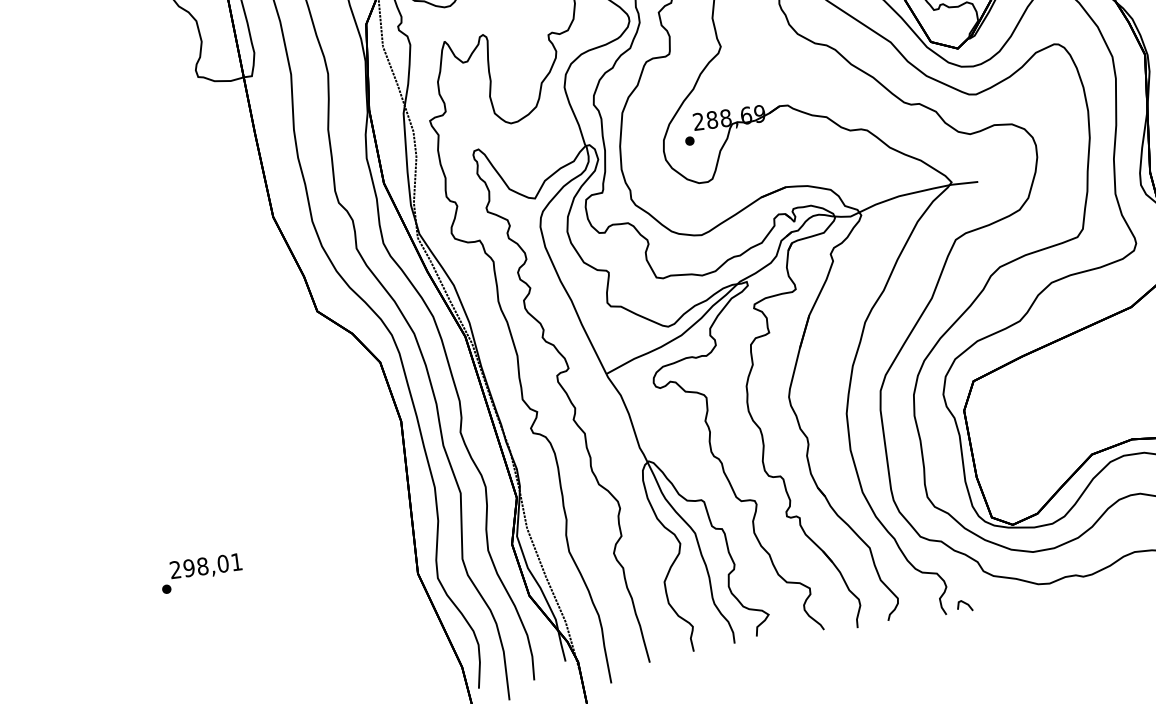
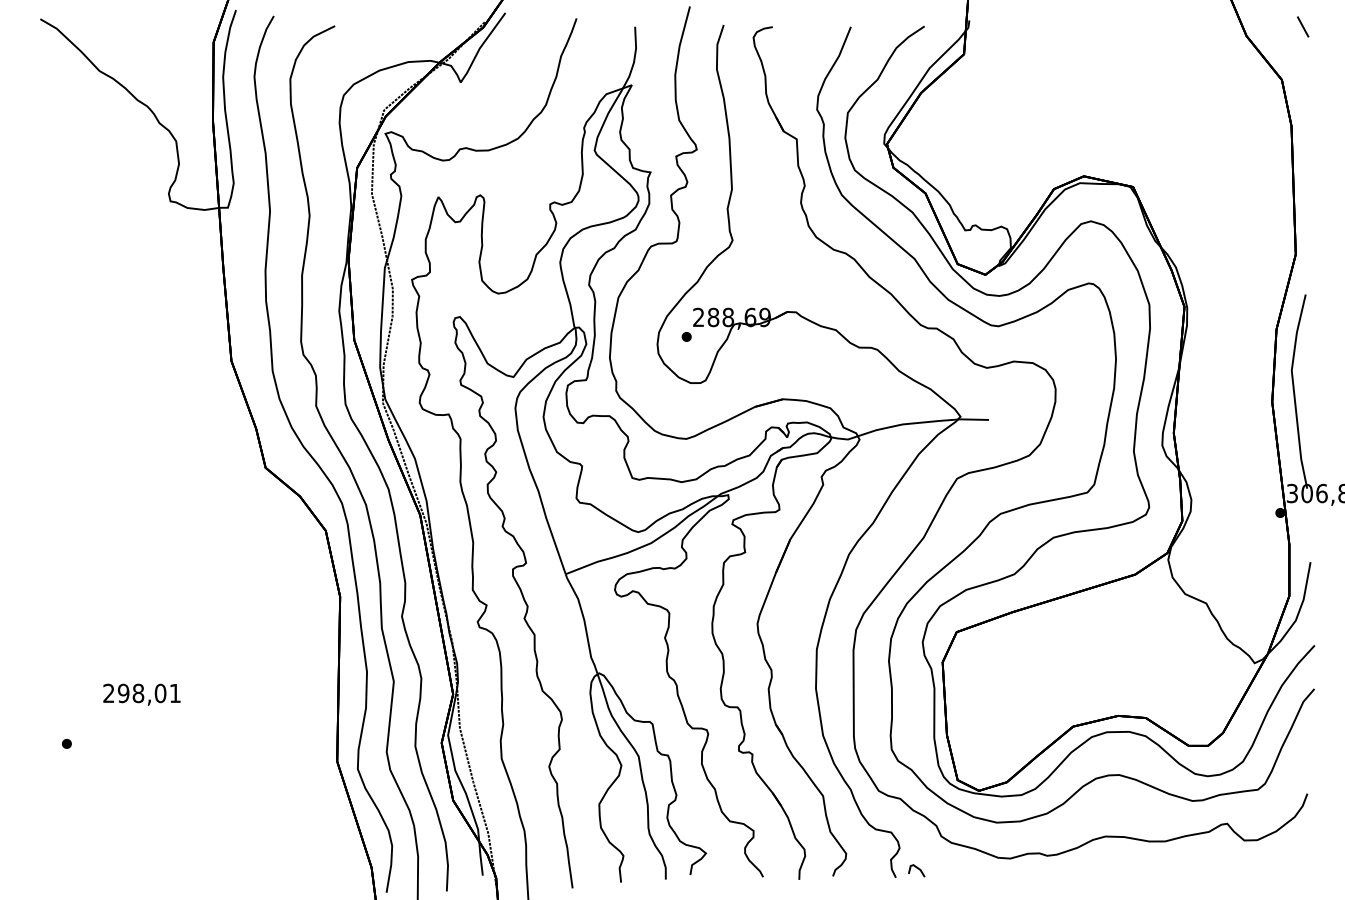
text: (205, 567) -> (141, 694), moved

